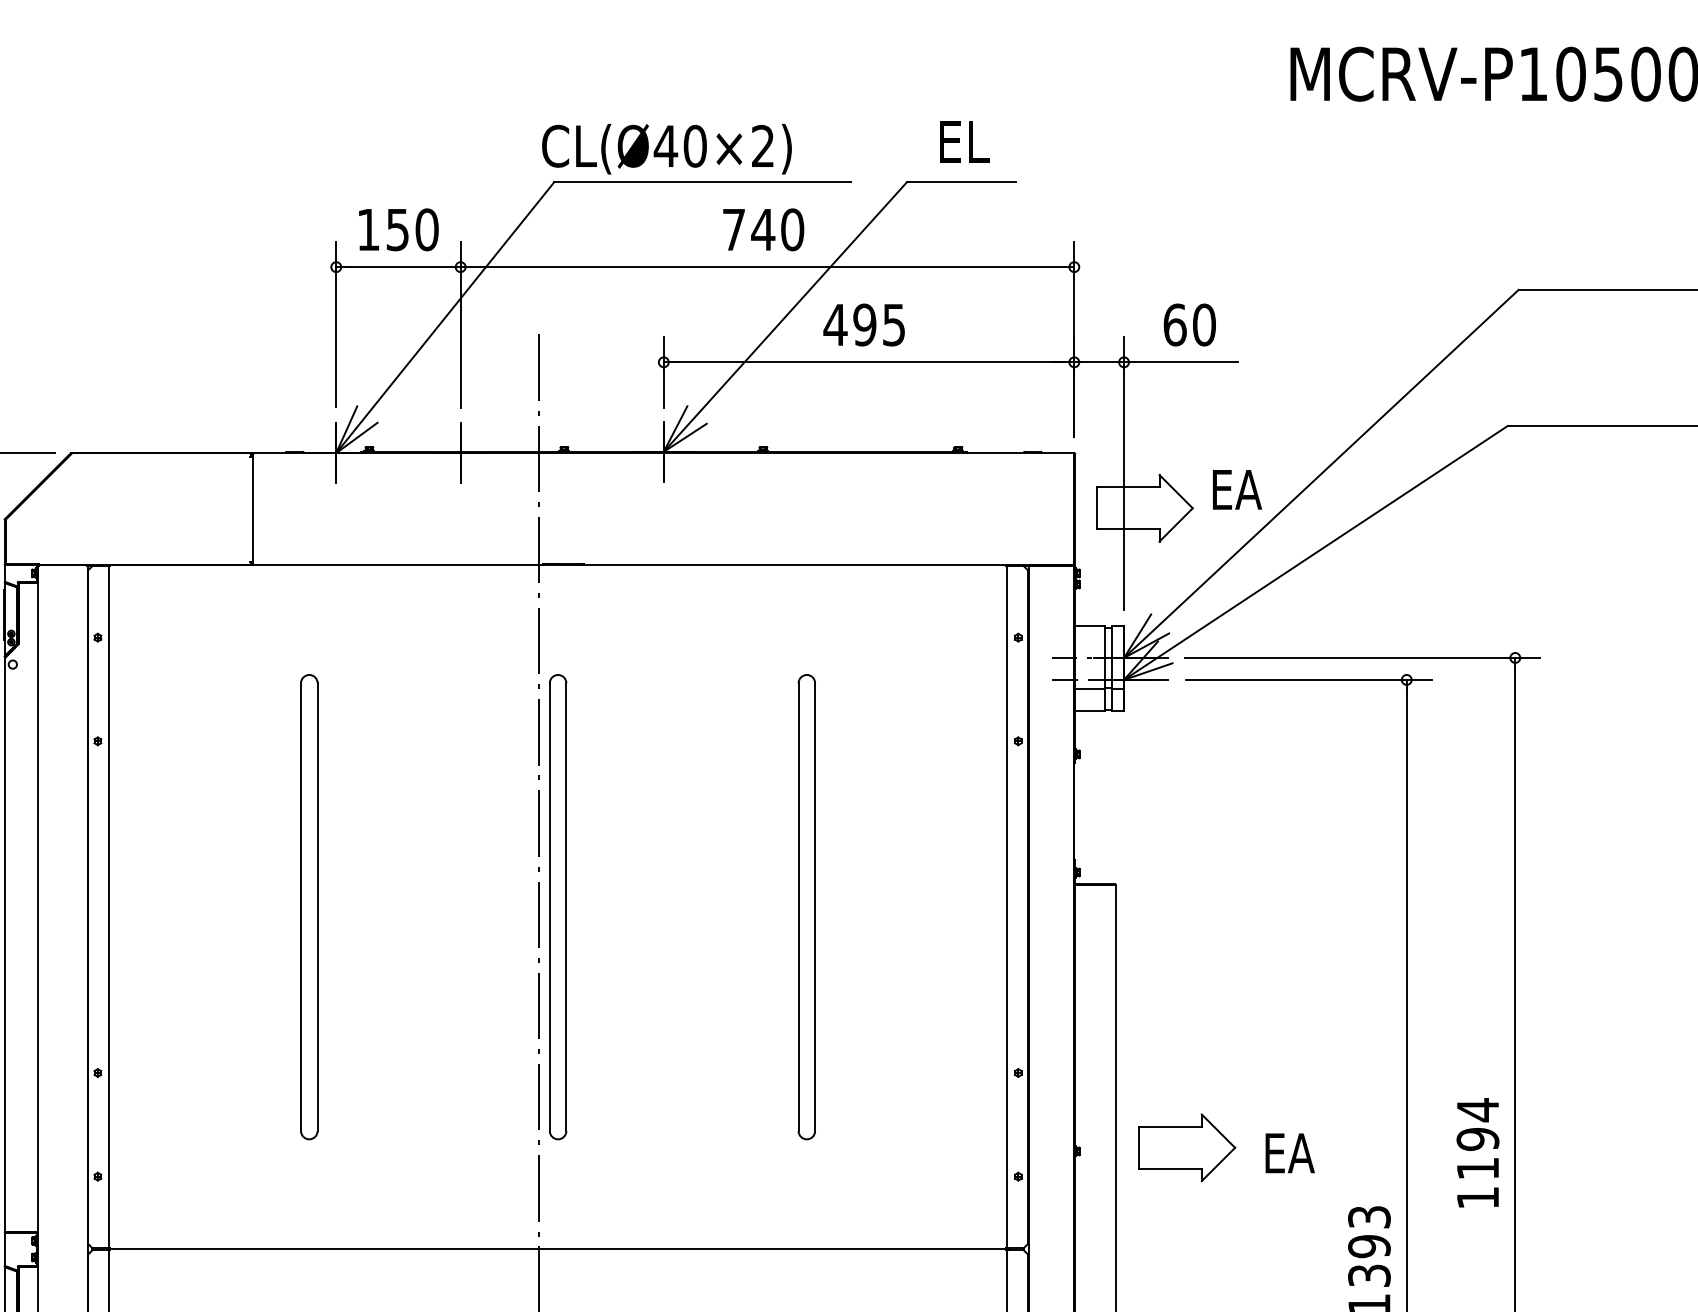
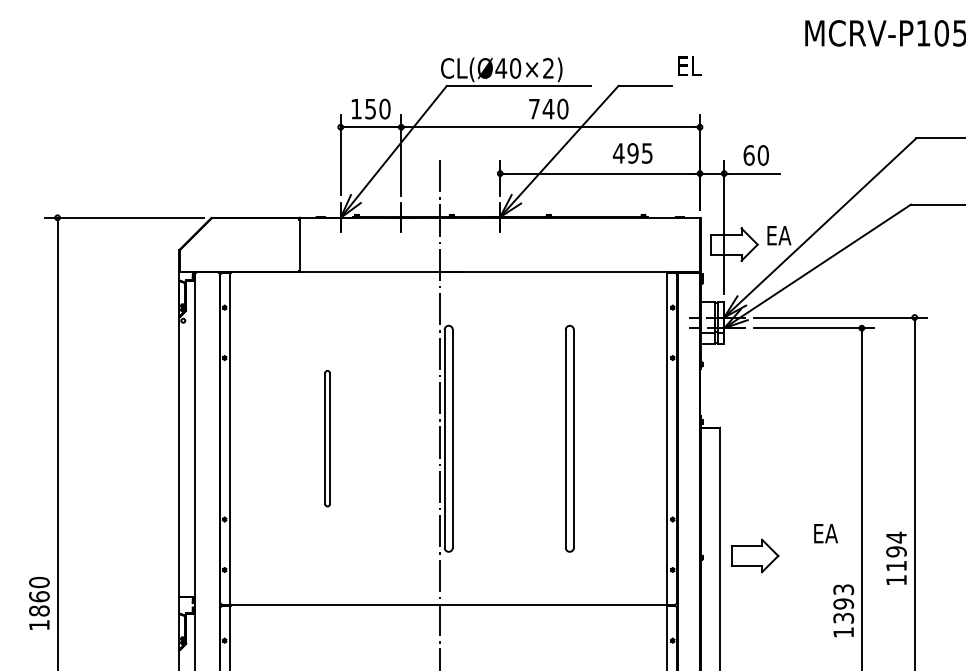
text: (964, 140) -> (689, 65), moved
text: (863, 325) -> (632, 153), moved
part: (309, 906) -> (327, 438), size x0.6
text: (1288, 1153) -> (825, 533), moved

